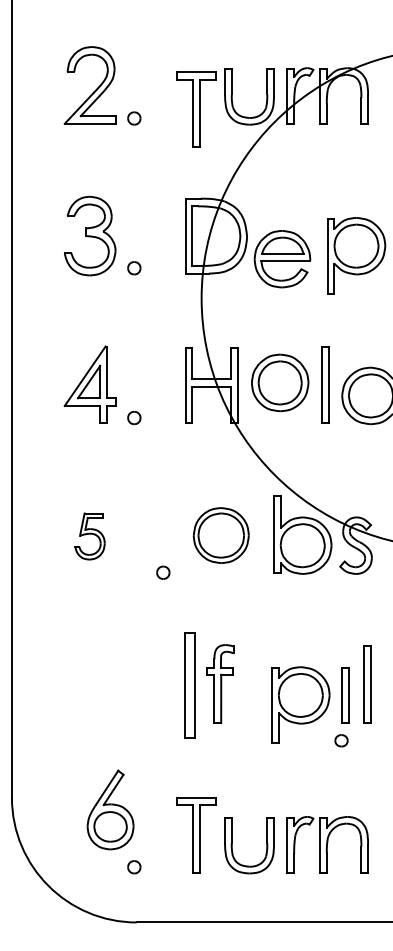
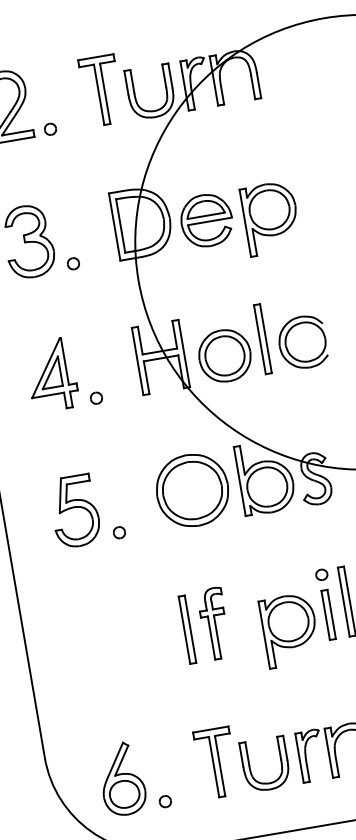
part: (196, 109) -> (101, 91), moved
part: (282, 259) -> (206, 220), moved
part: (280, 382) -> (225, 355), moved
part: (221, 535) -> (192, 490), size x1.43
part: (89, 536) -> (74, 511), size x1.67
part: (163, 572) -> (119, 532), moved
part: (189, 685) -> (187, 629), size x0.71
part: (341, 740) -> (321, 574), moved
part: (110, 809) -> (121, 778), moved

